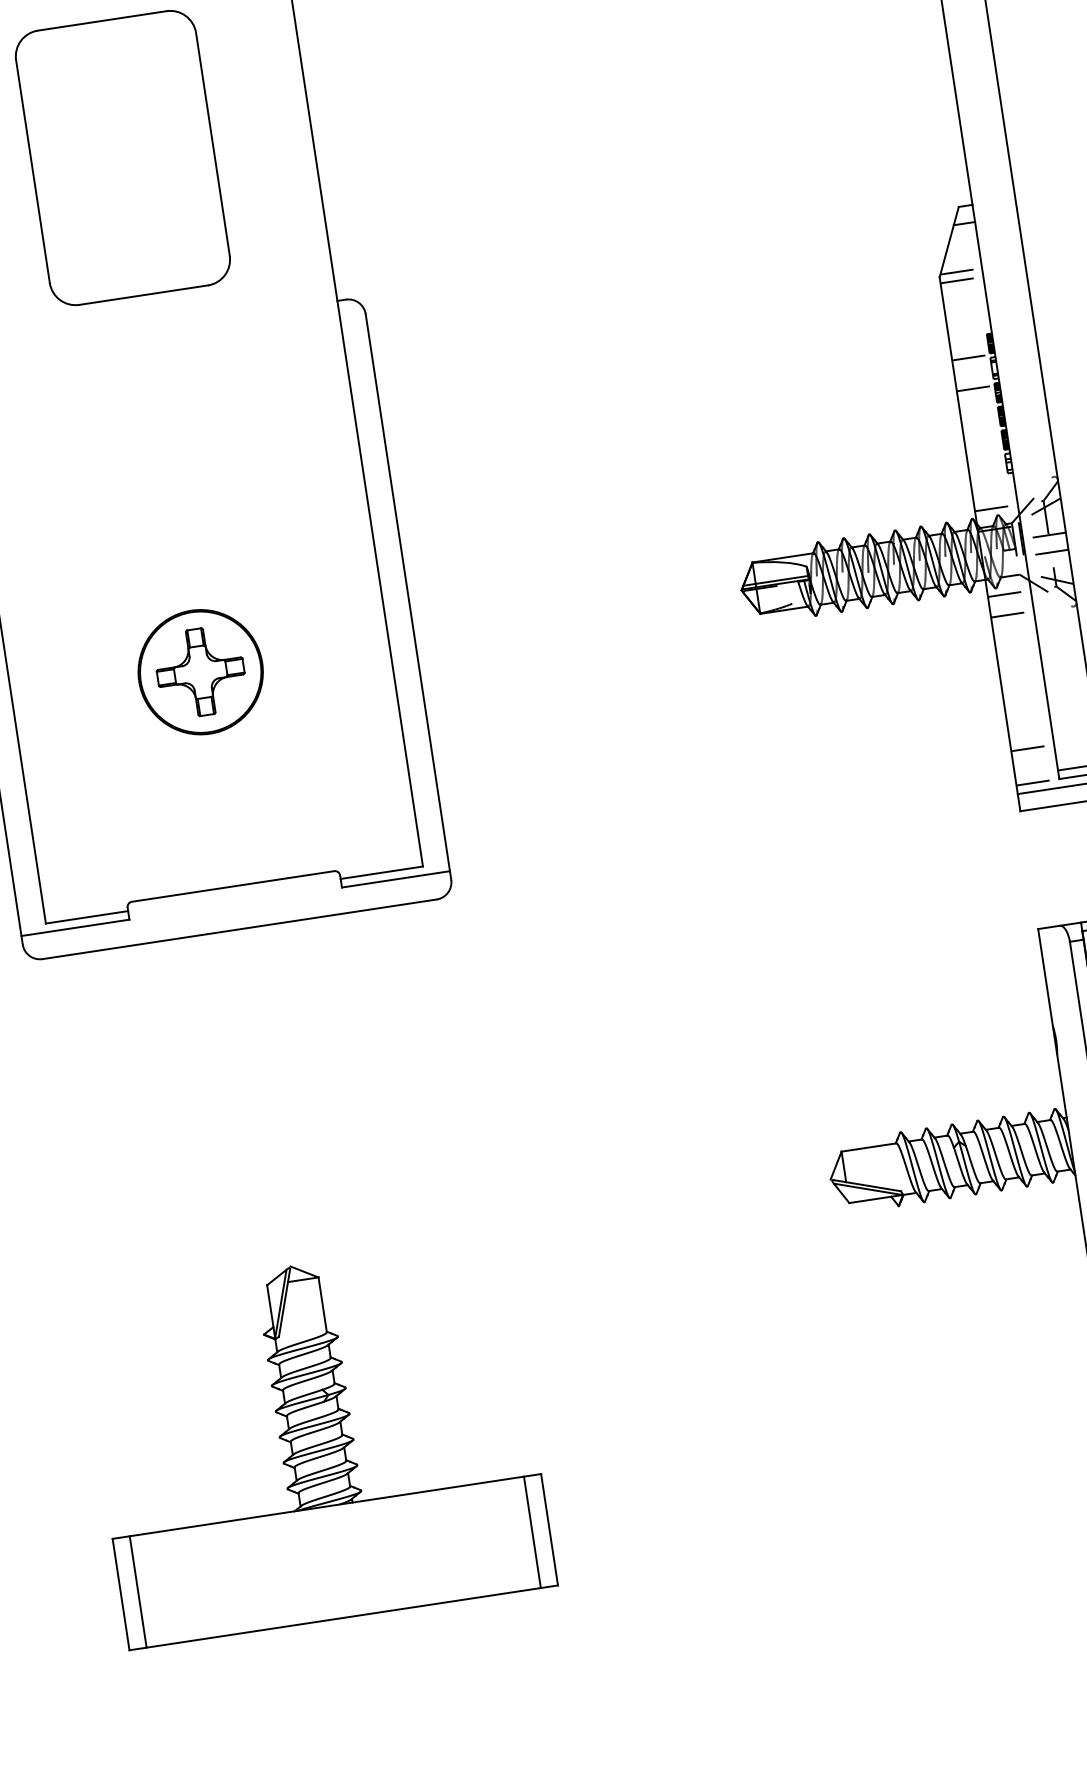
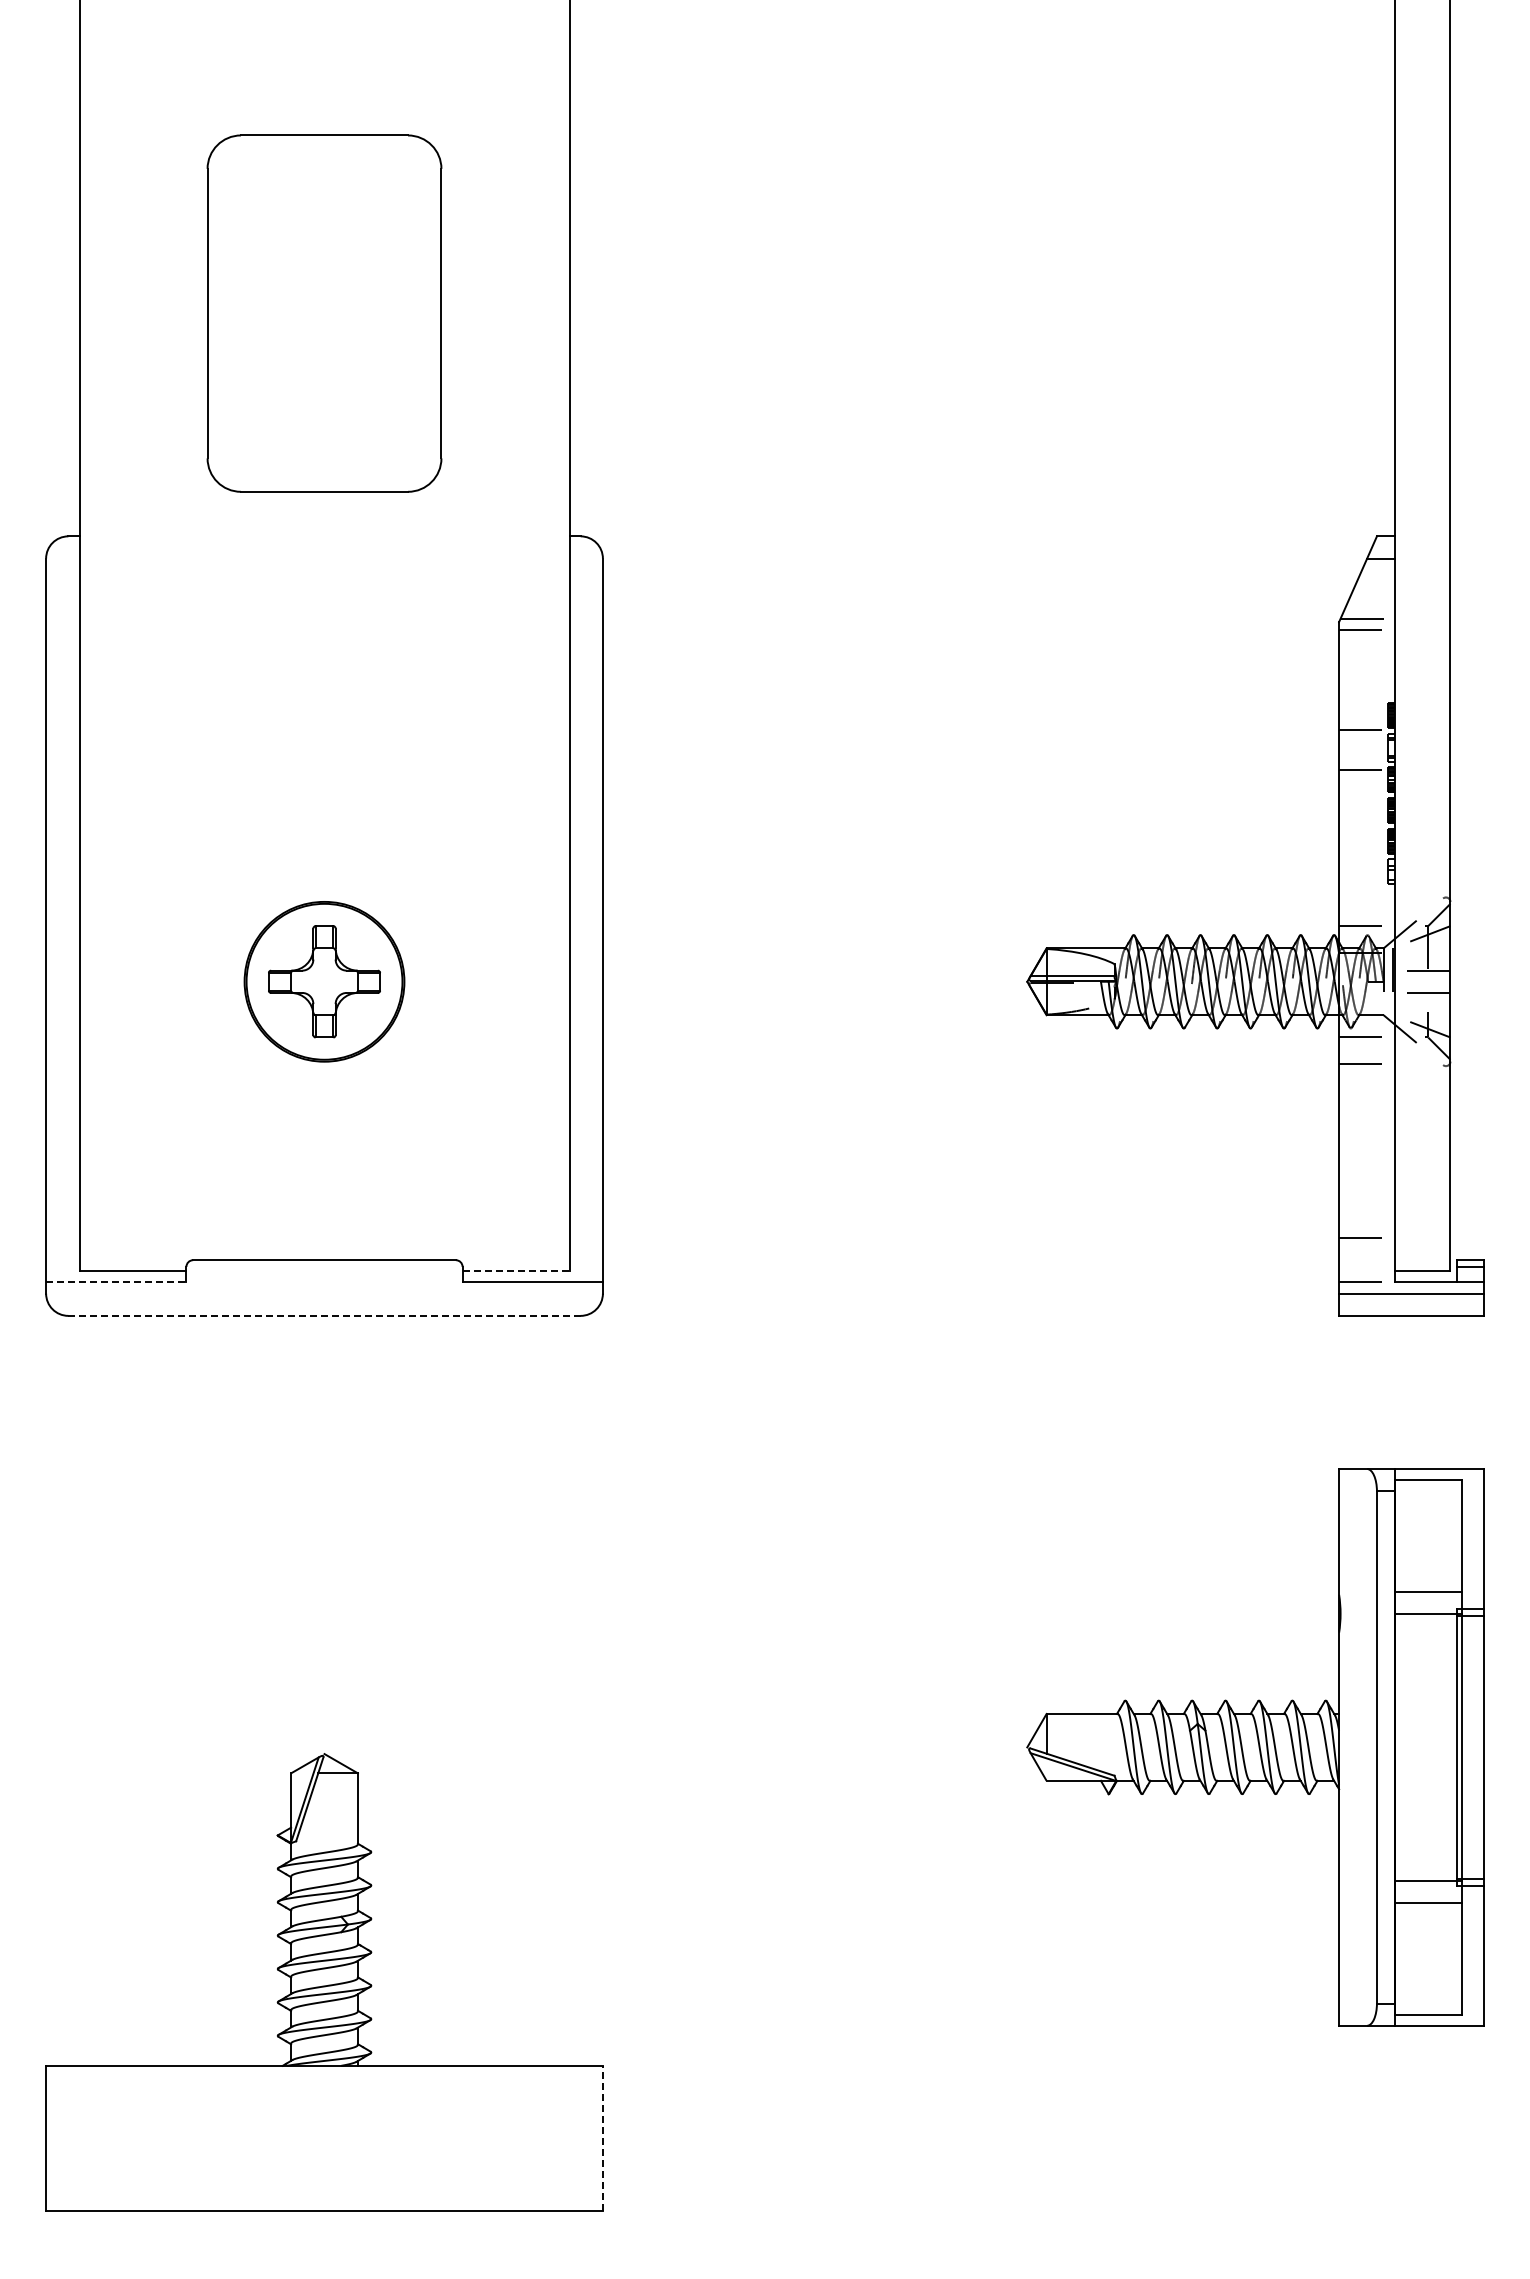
line: (382, 872) -> (516, 1271), solid -> dashed
line: (75, 927) -> (116, 1282), solid -> dashed
line: (240, 928) -> (325, 1315), solid -> dashed
line: (549, 1529) -> (602, 2137), solid -> dashed
line: (532, 1531) -> (580, 2137), removed
line: (138, 1591) -> (68, 2137), removed

